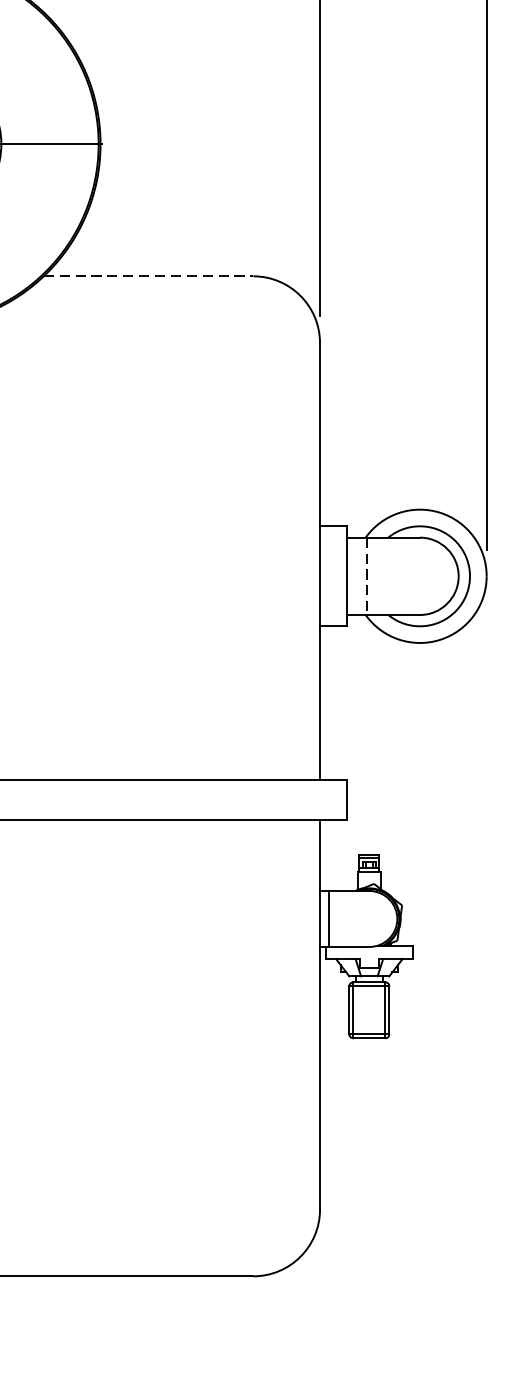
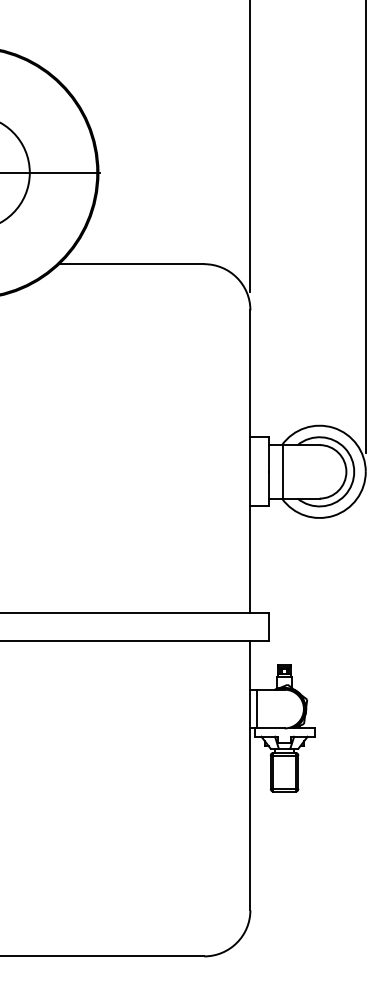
line: (148, 276) -> (131, 264), dashed -> solid
line: (366, 575) -> (282, 471), dashed -> solid

